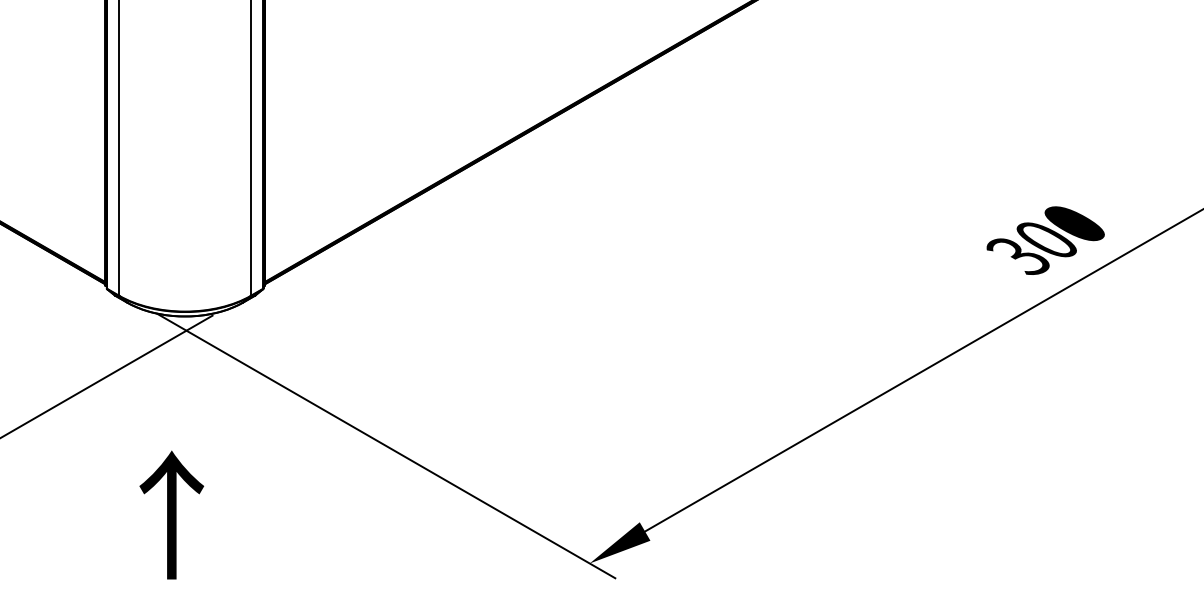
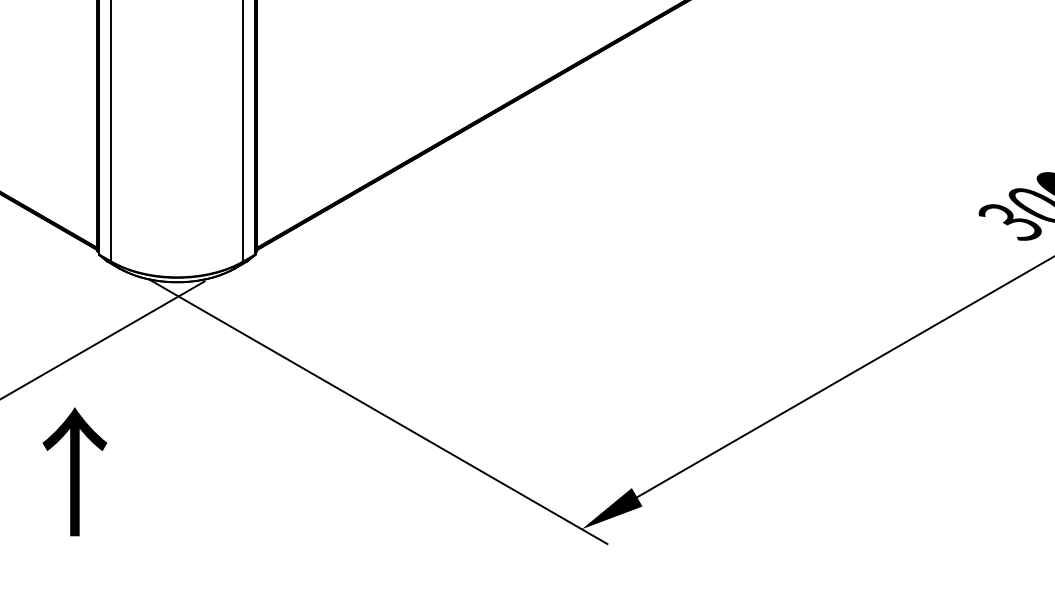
text: (171, 514) -> (74, 471), moved

